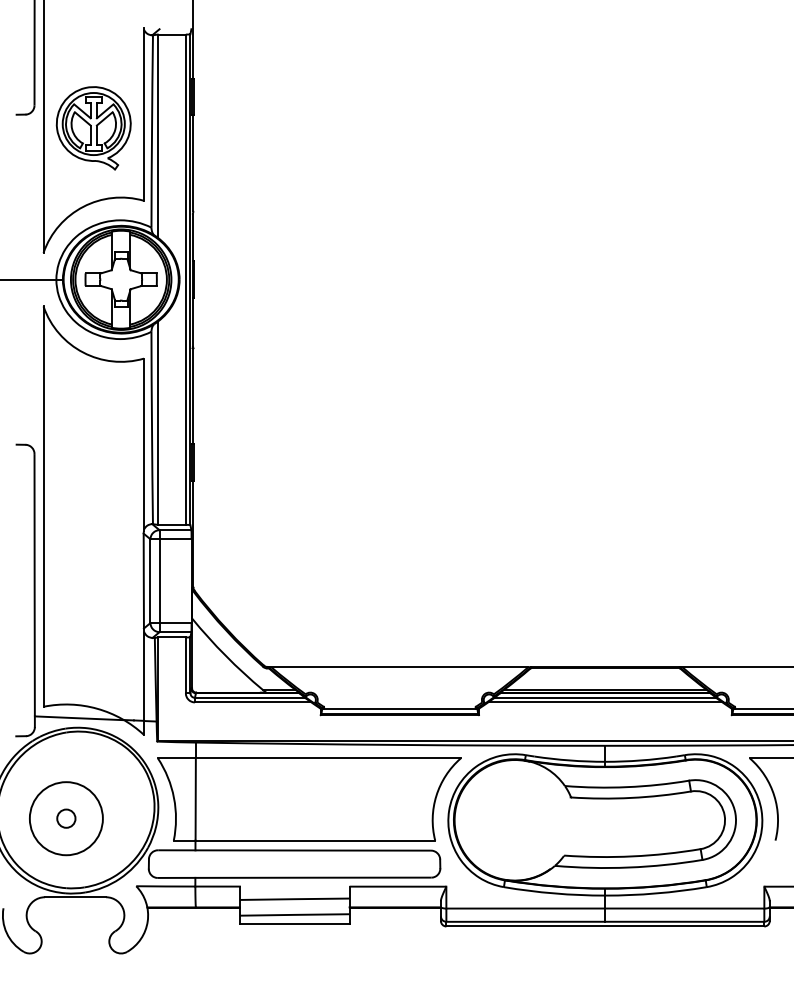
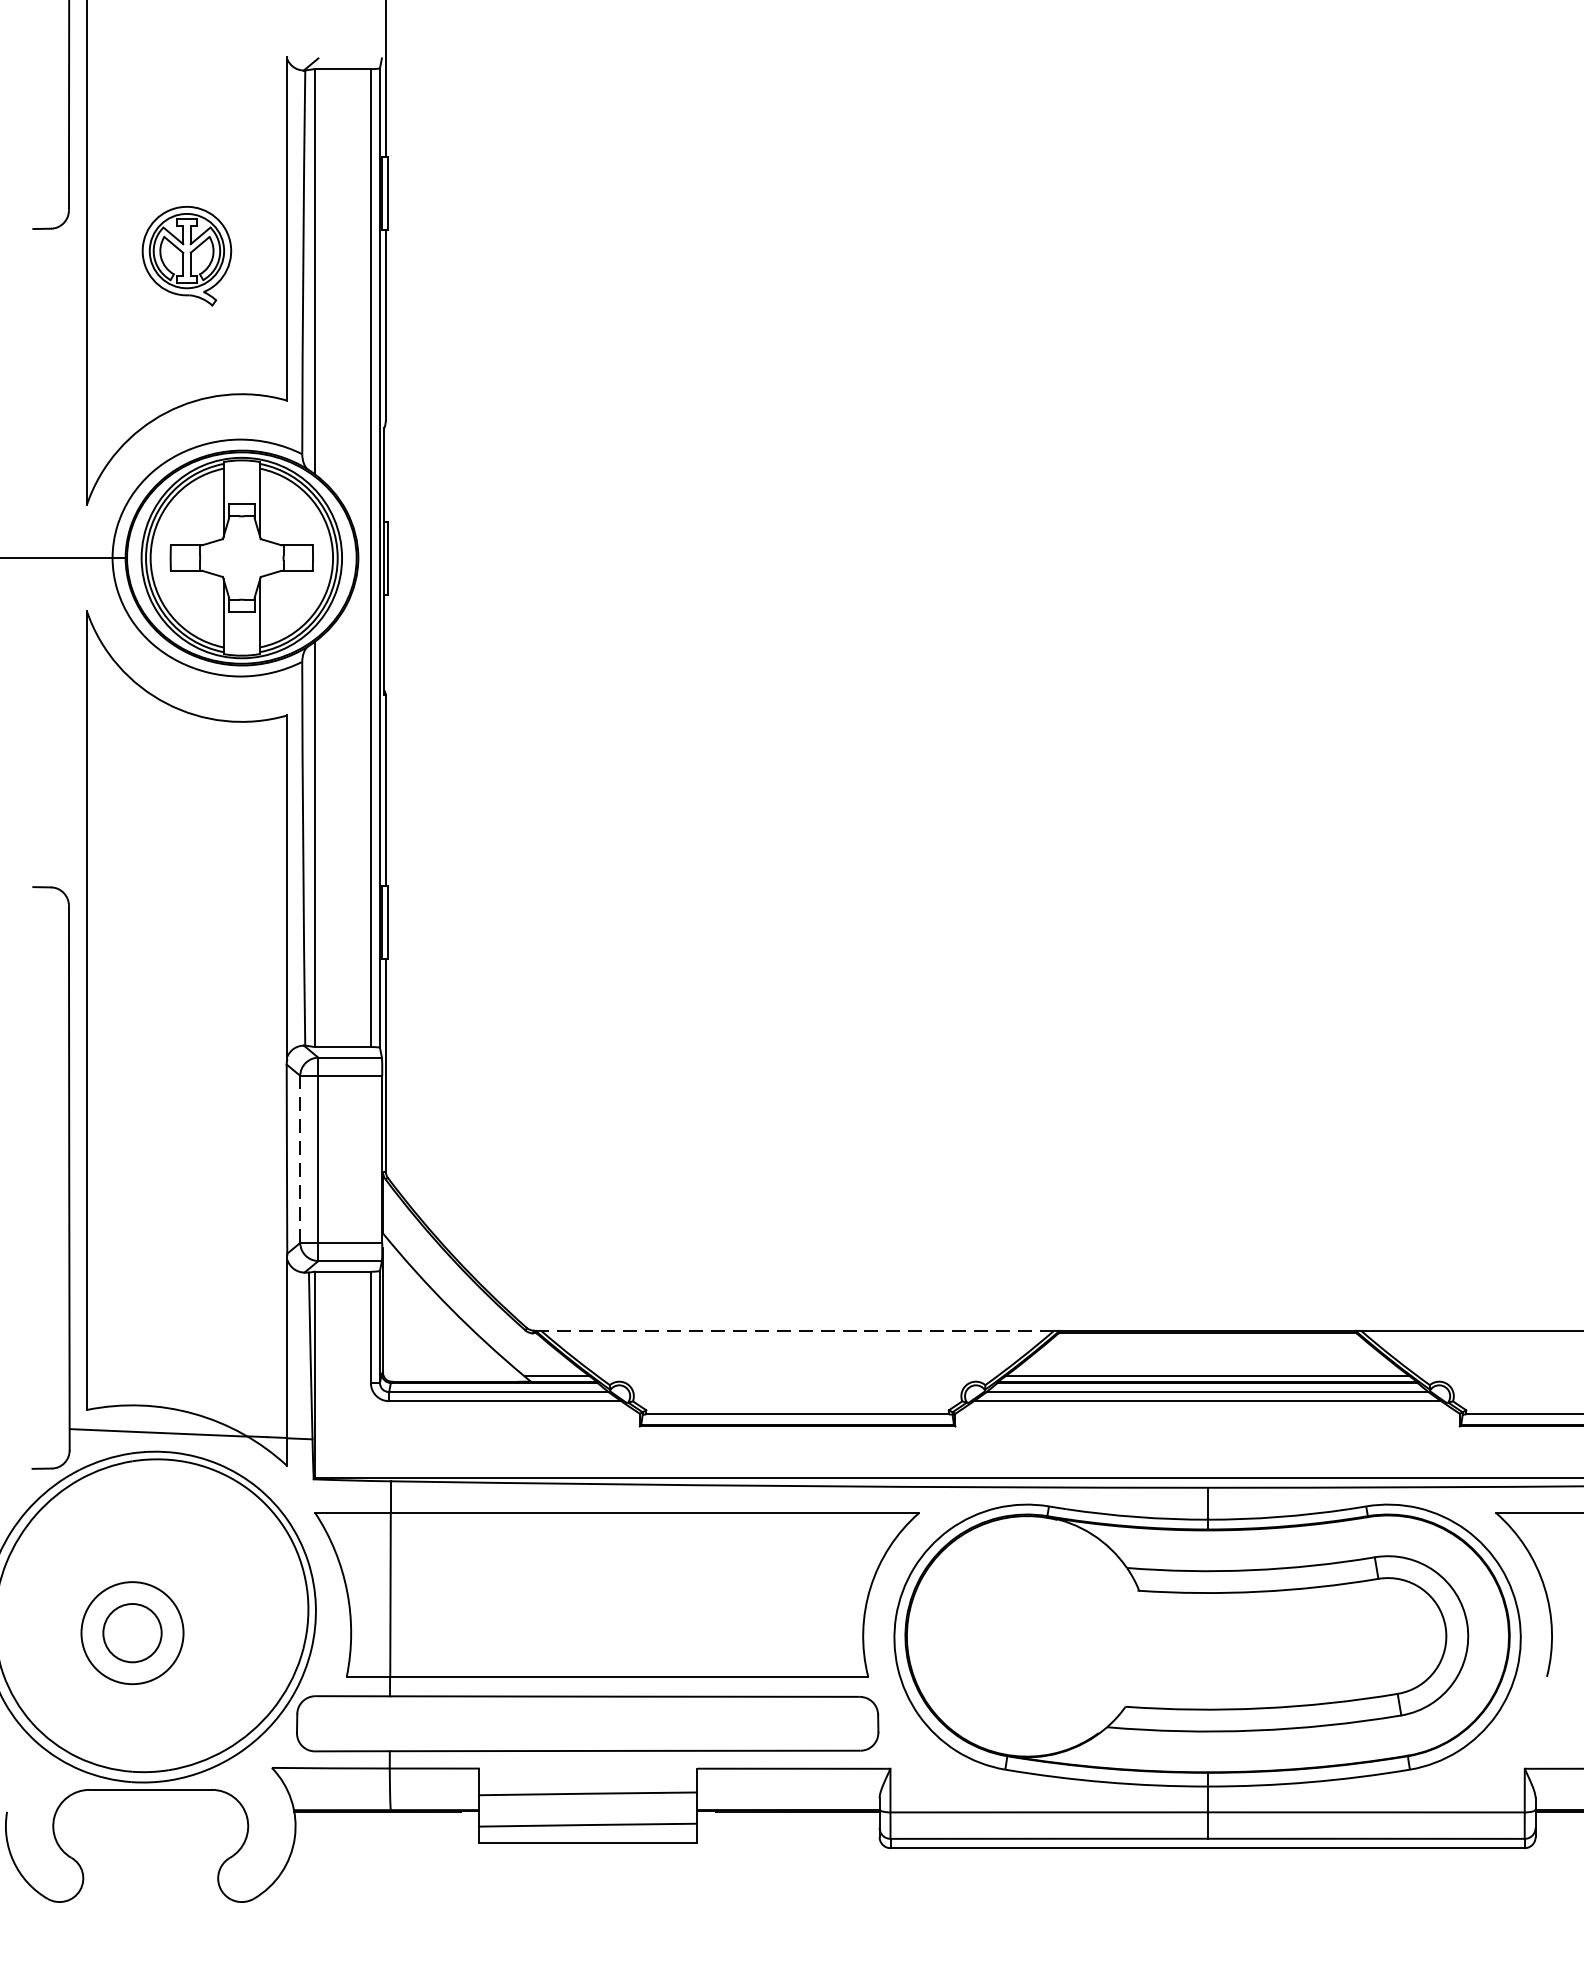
part: (93, 128) -> (186, 256), size x0.6
line: (150, 581) -> (300, 1160), solid -> dashed
line: (399, 667) -> (796, 1331), solid -> dashed
circle: (65, 818) -> (130, 1632), size x0.7
circle: (66, 818) -> (132, 1632), size x1.6

